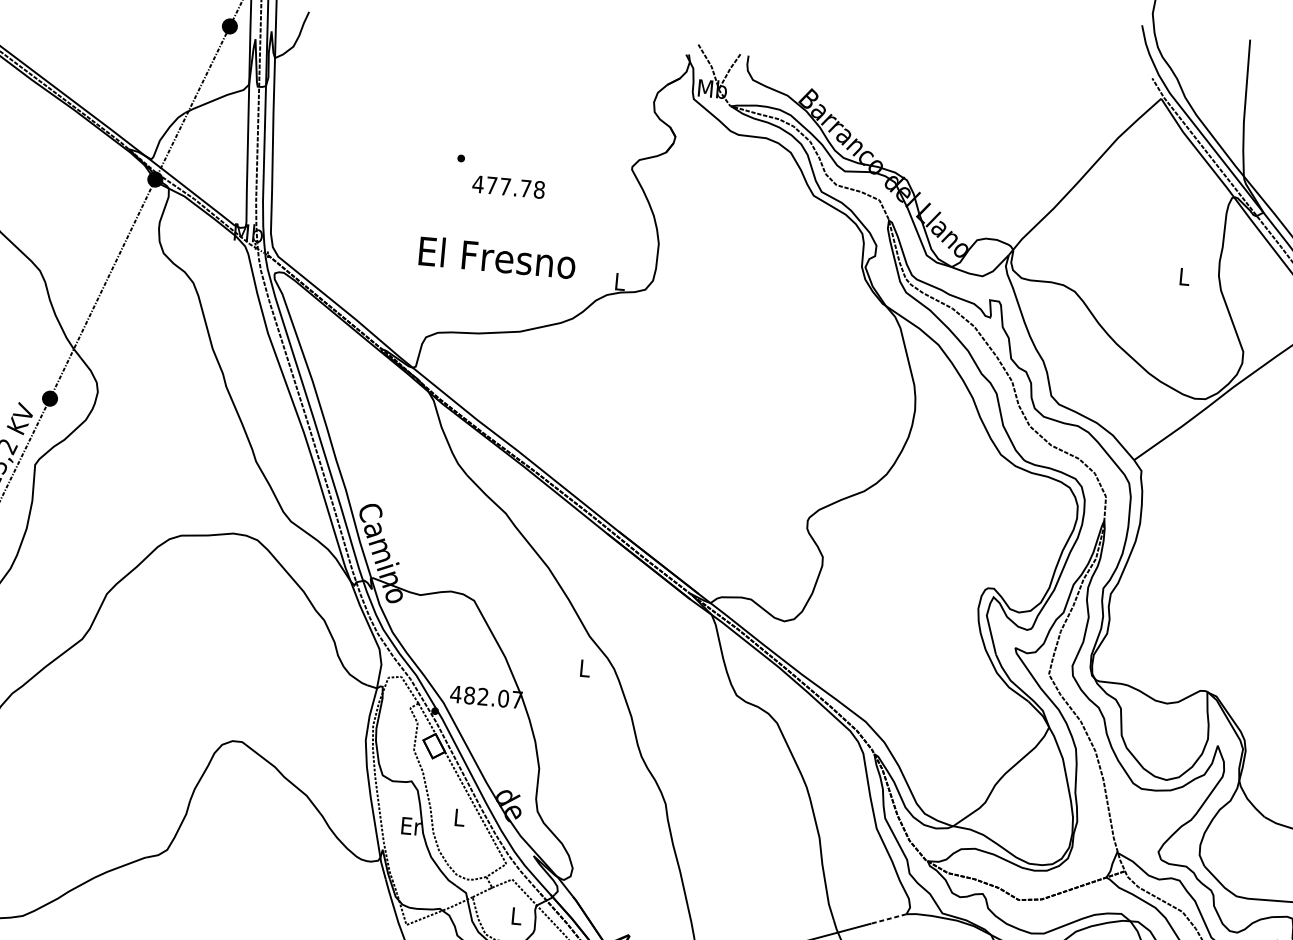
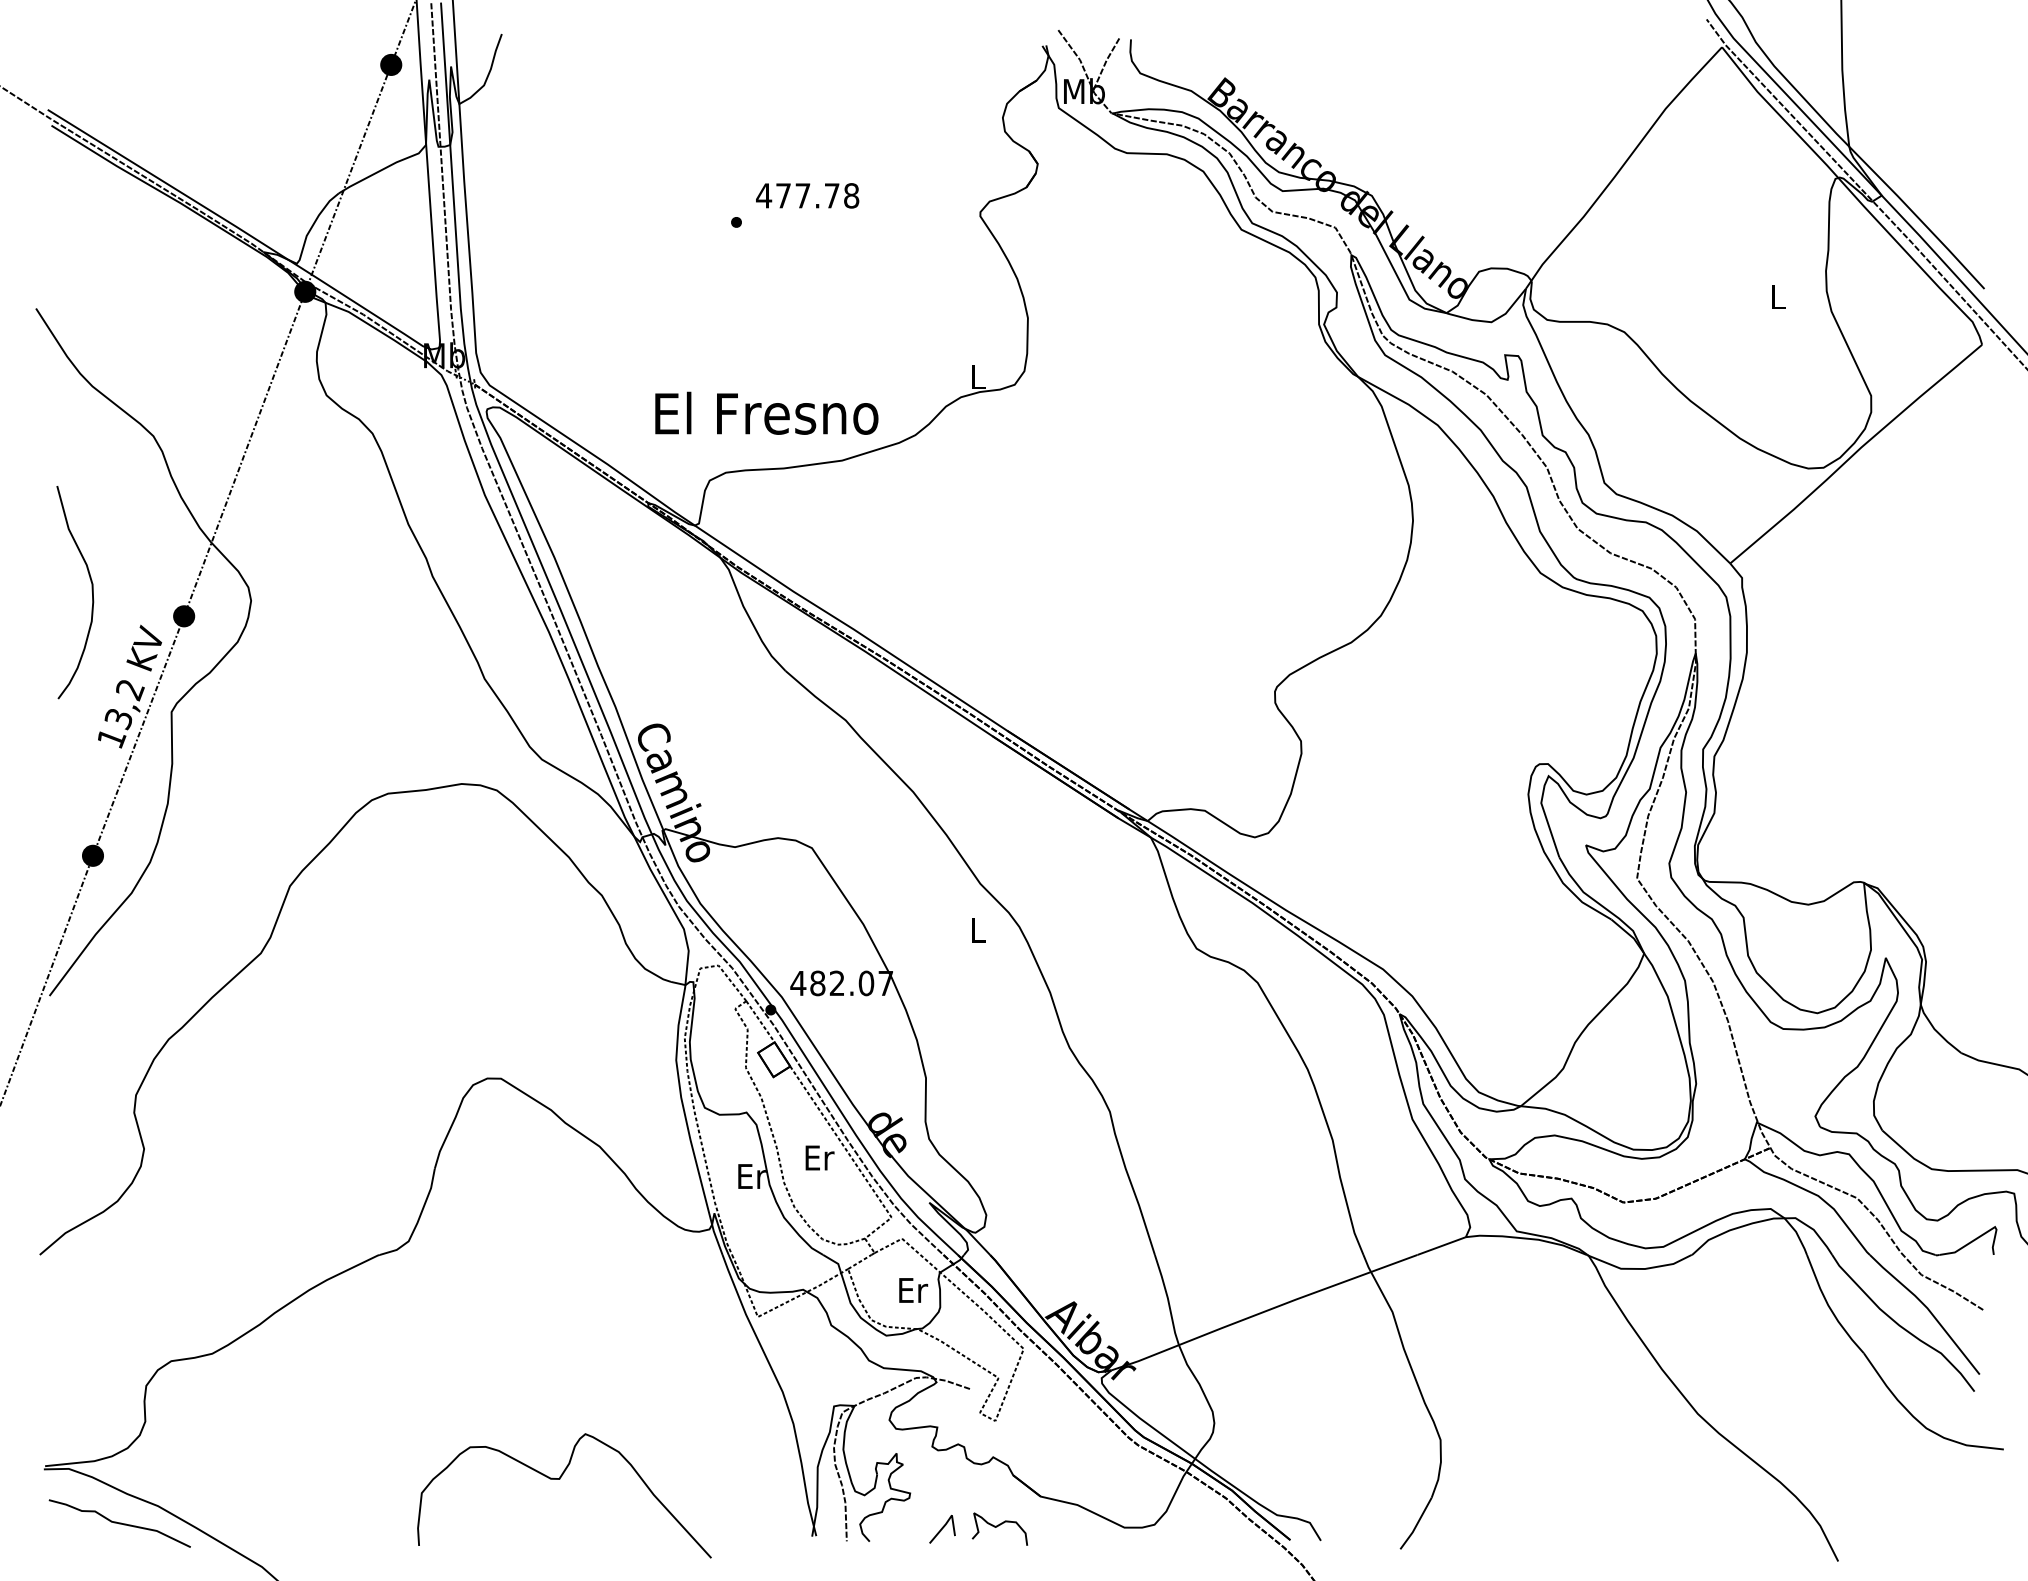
text: (508, 186) -> (807, 195), moved
text: (497, 257) -> (766, 412), moved
text: (459, 817) -> (819, 1157), L -> Er
text: (516, 916) -> (913, 1290), L -> Er
line: (888, 919) -> (1441, 1246), dashed -> solid

